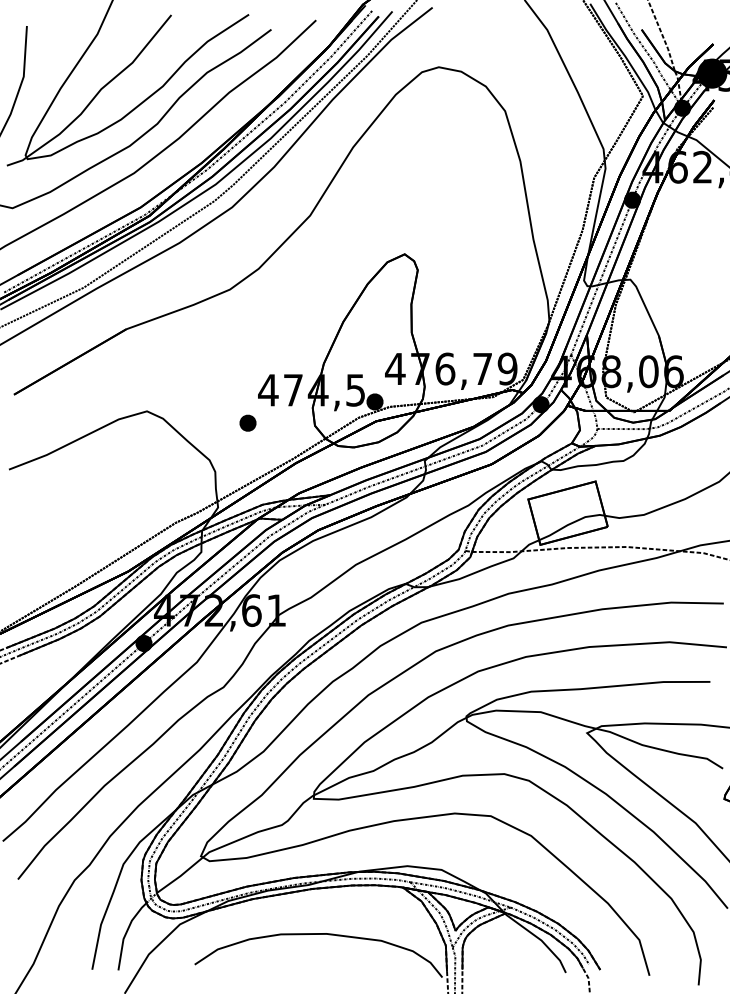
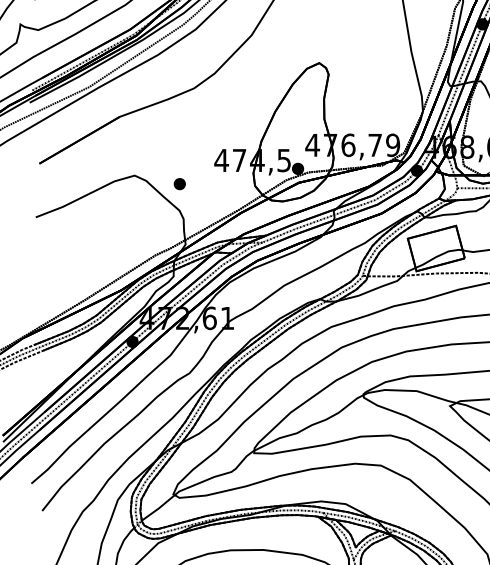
part: (247, 422) -> (179, 183), moved

